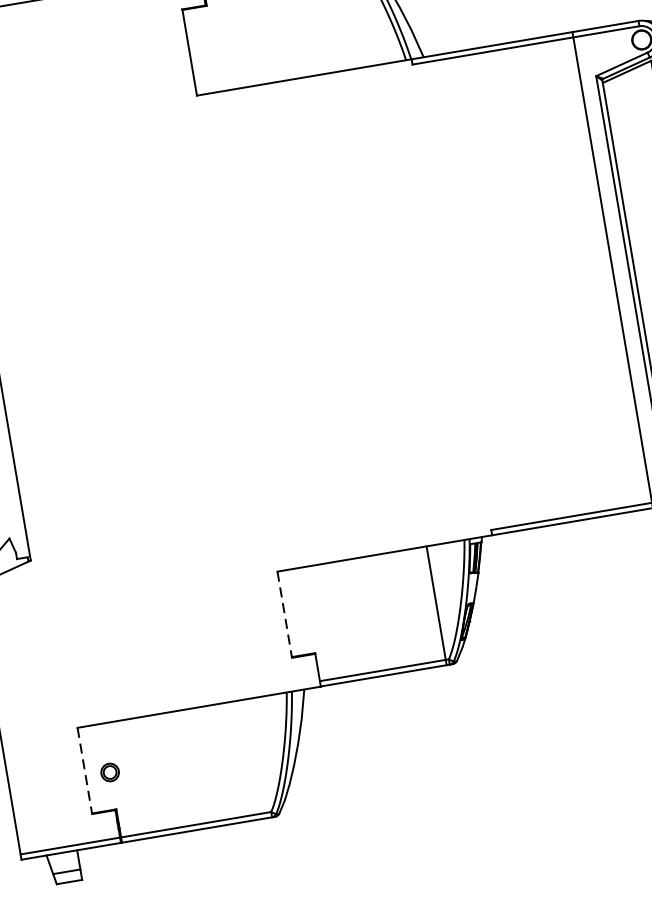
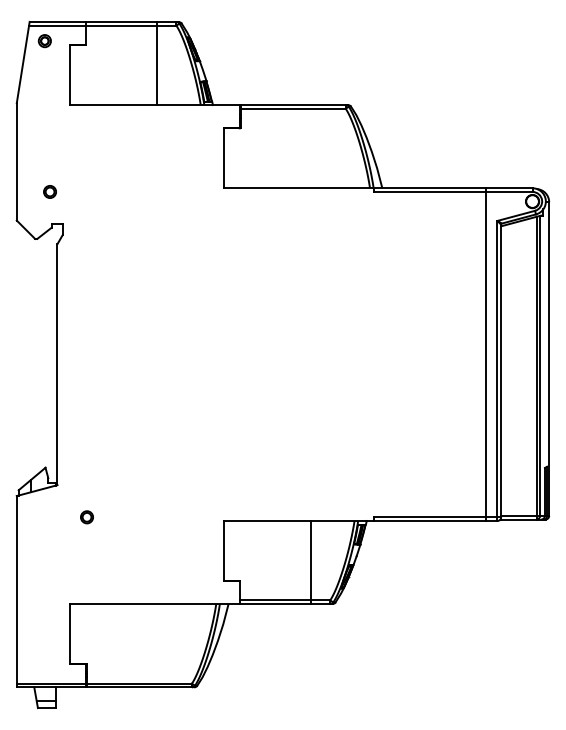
line: (437, 605) -> (311, 562), moved
line: (284, 615) -> (223, 551), dashed -> solid
line: (85, 771) -> (70, 634), dashed -> solid
circle: (109, 772) -> (86, 517), moved

